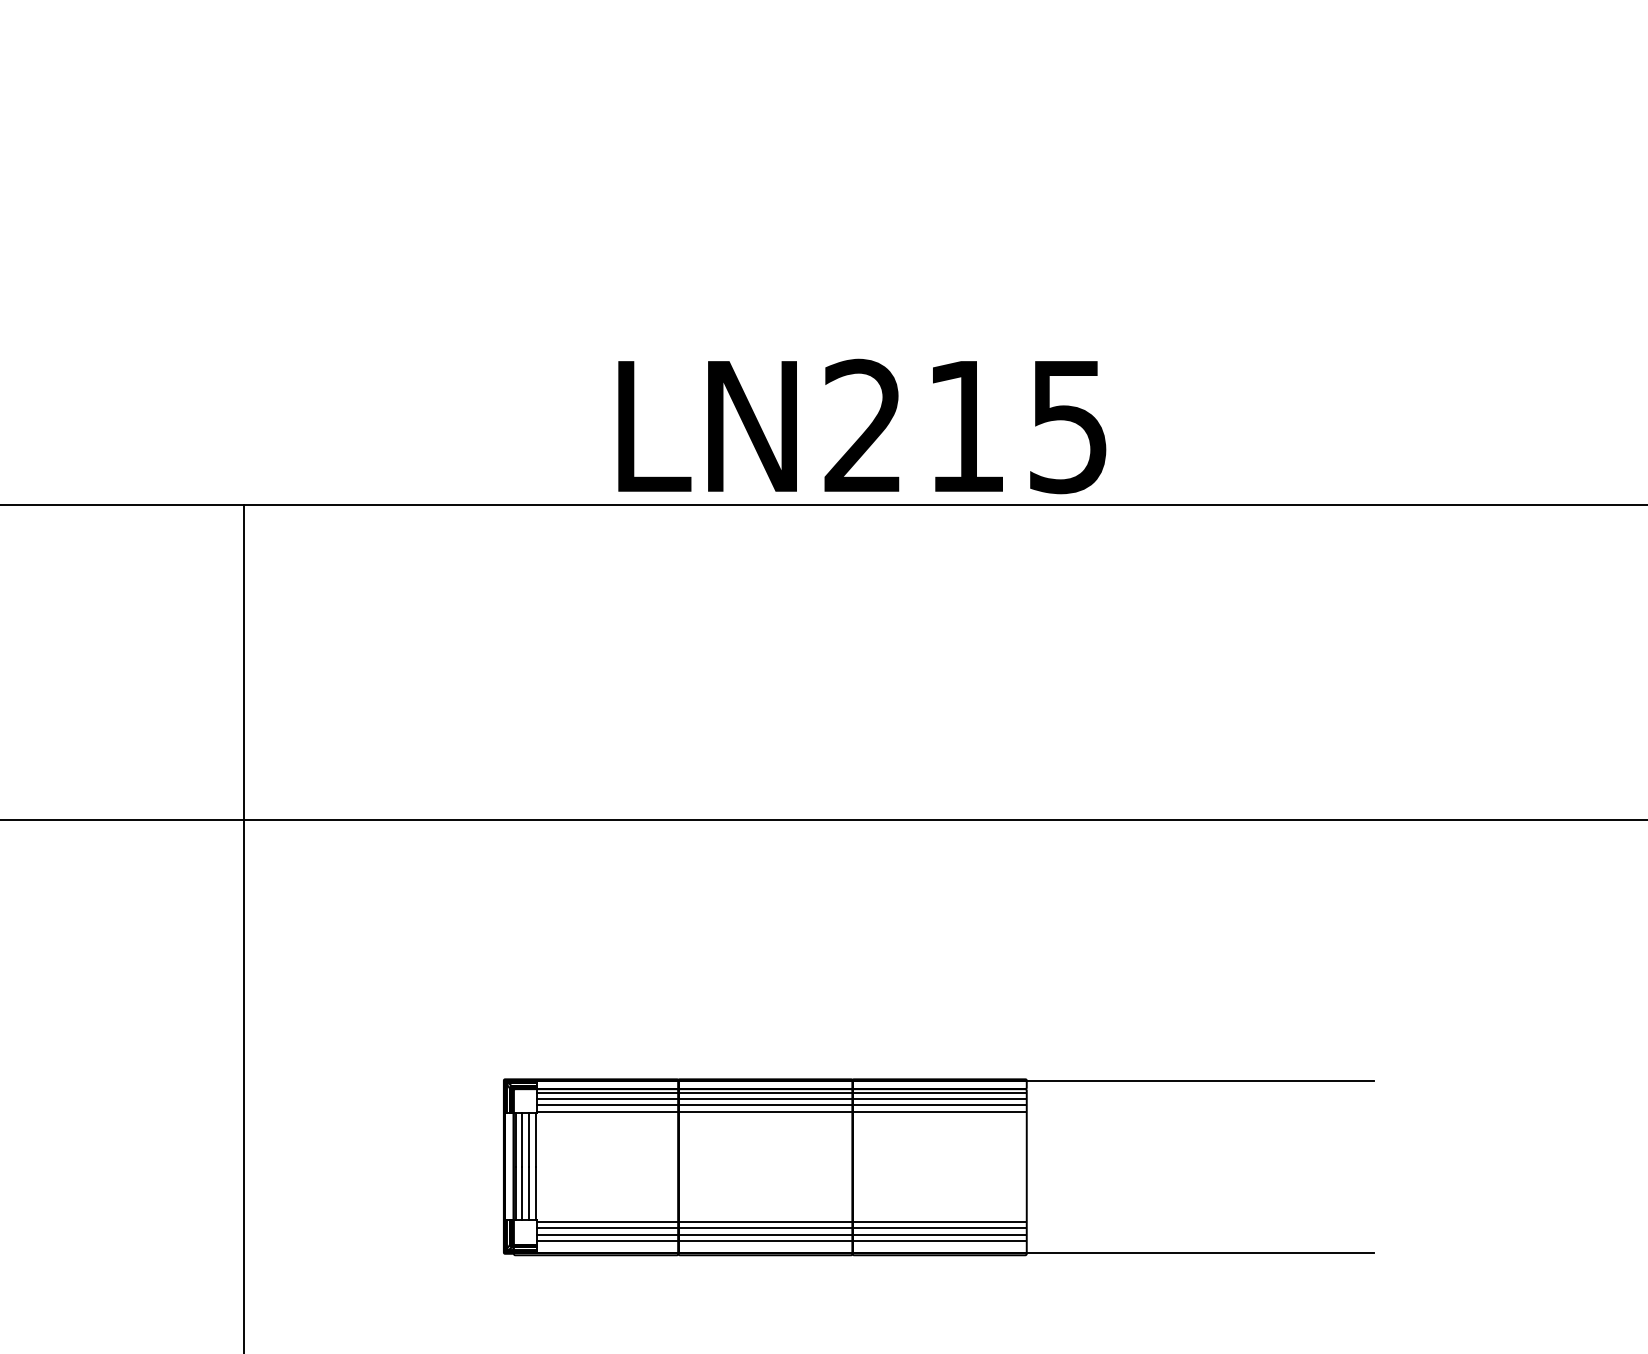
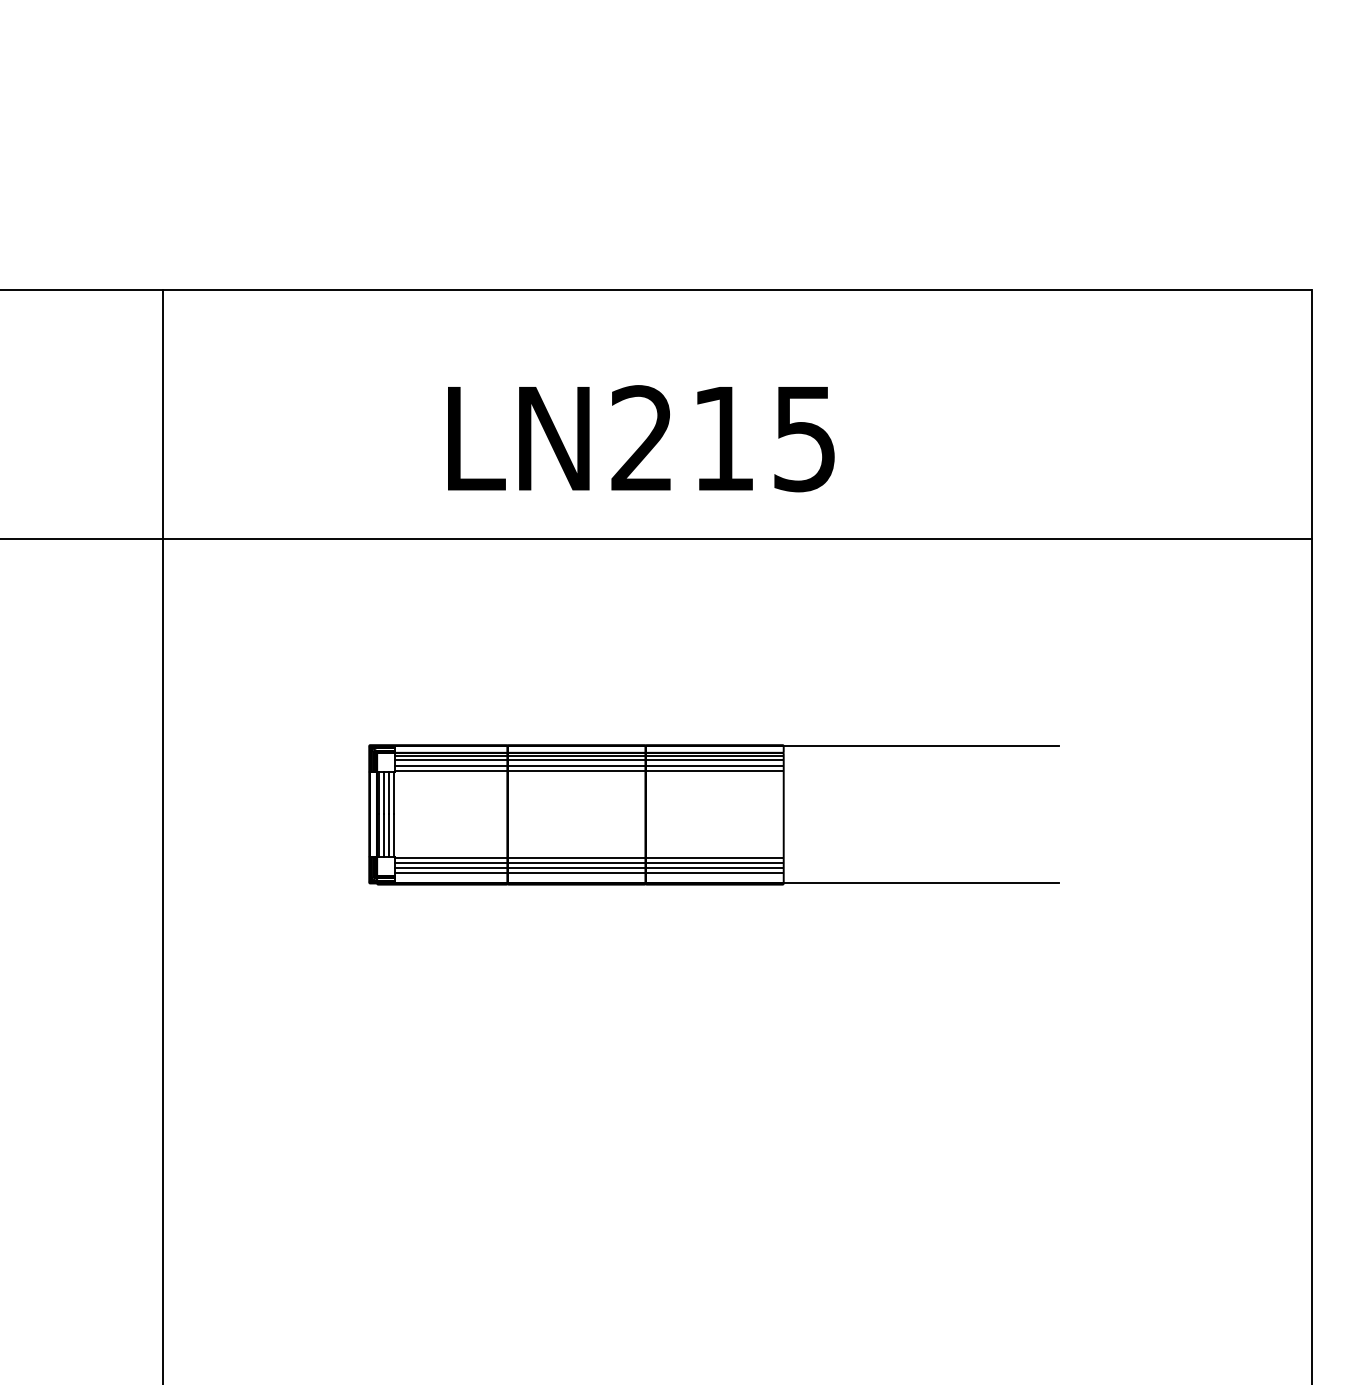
text: (862, 426) -> (641, 438), moved

